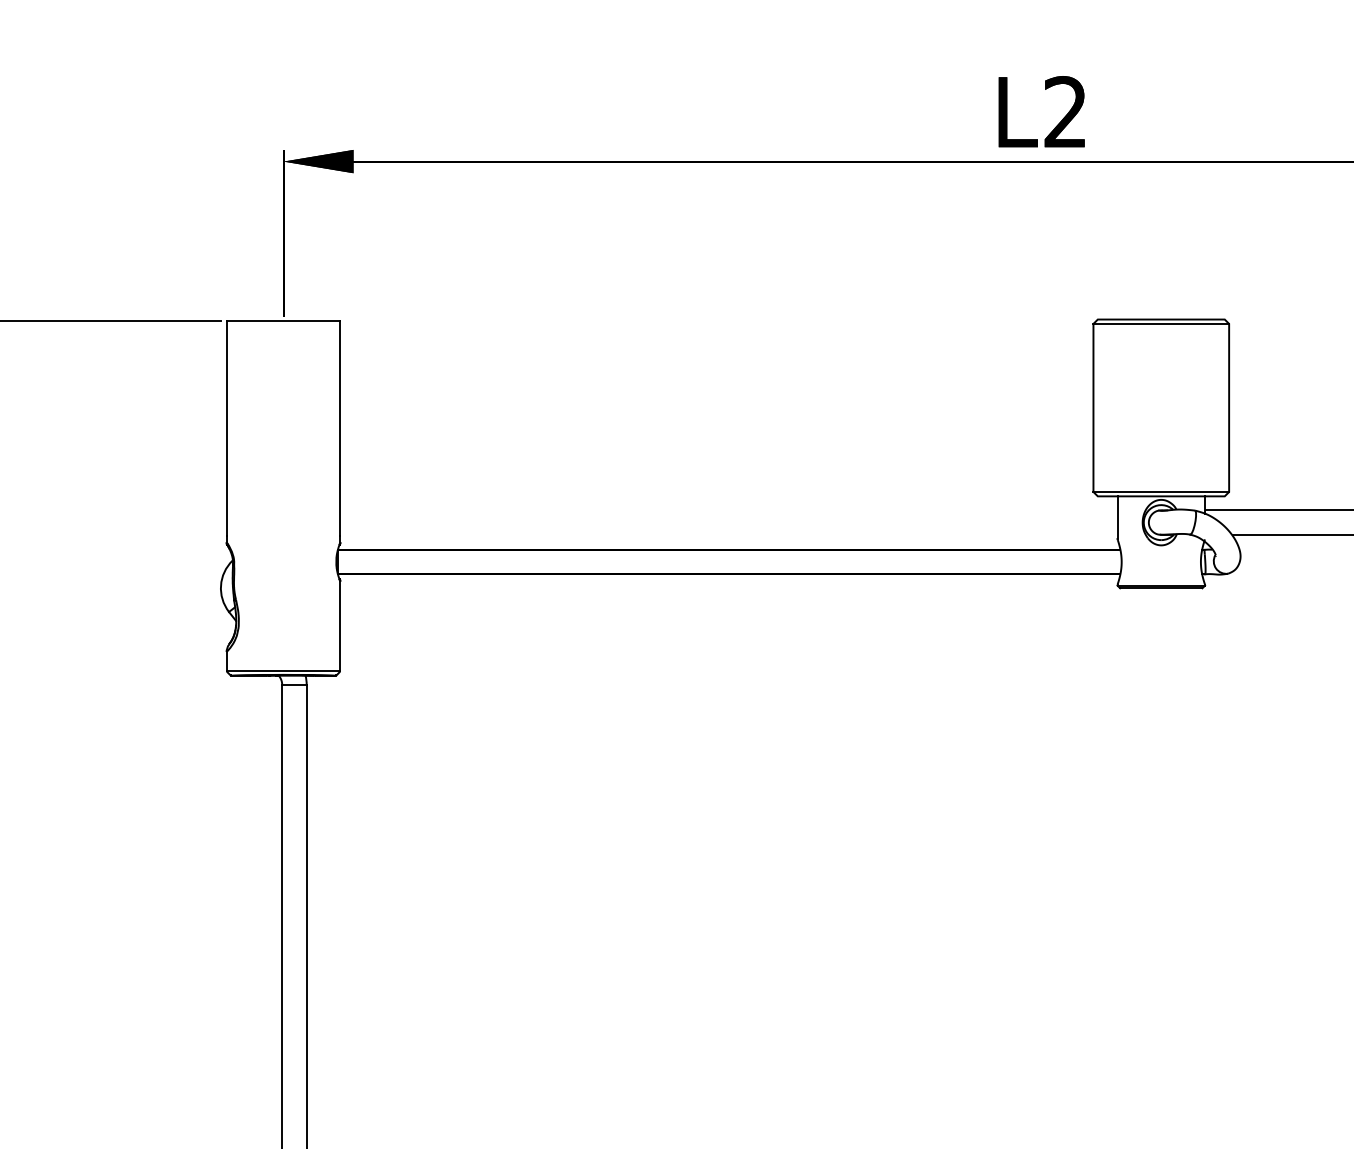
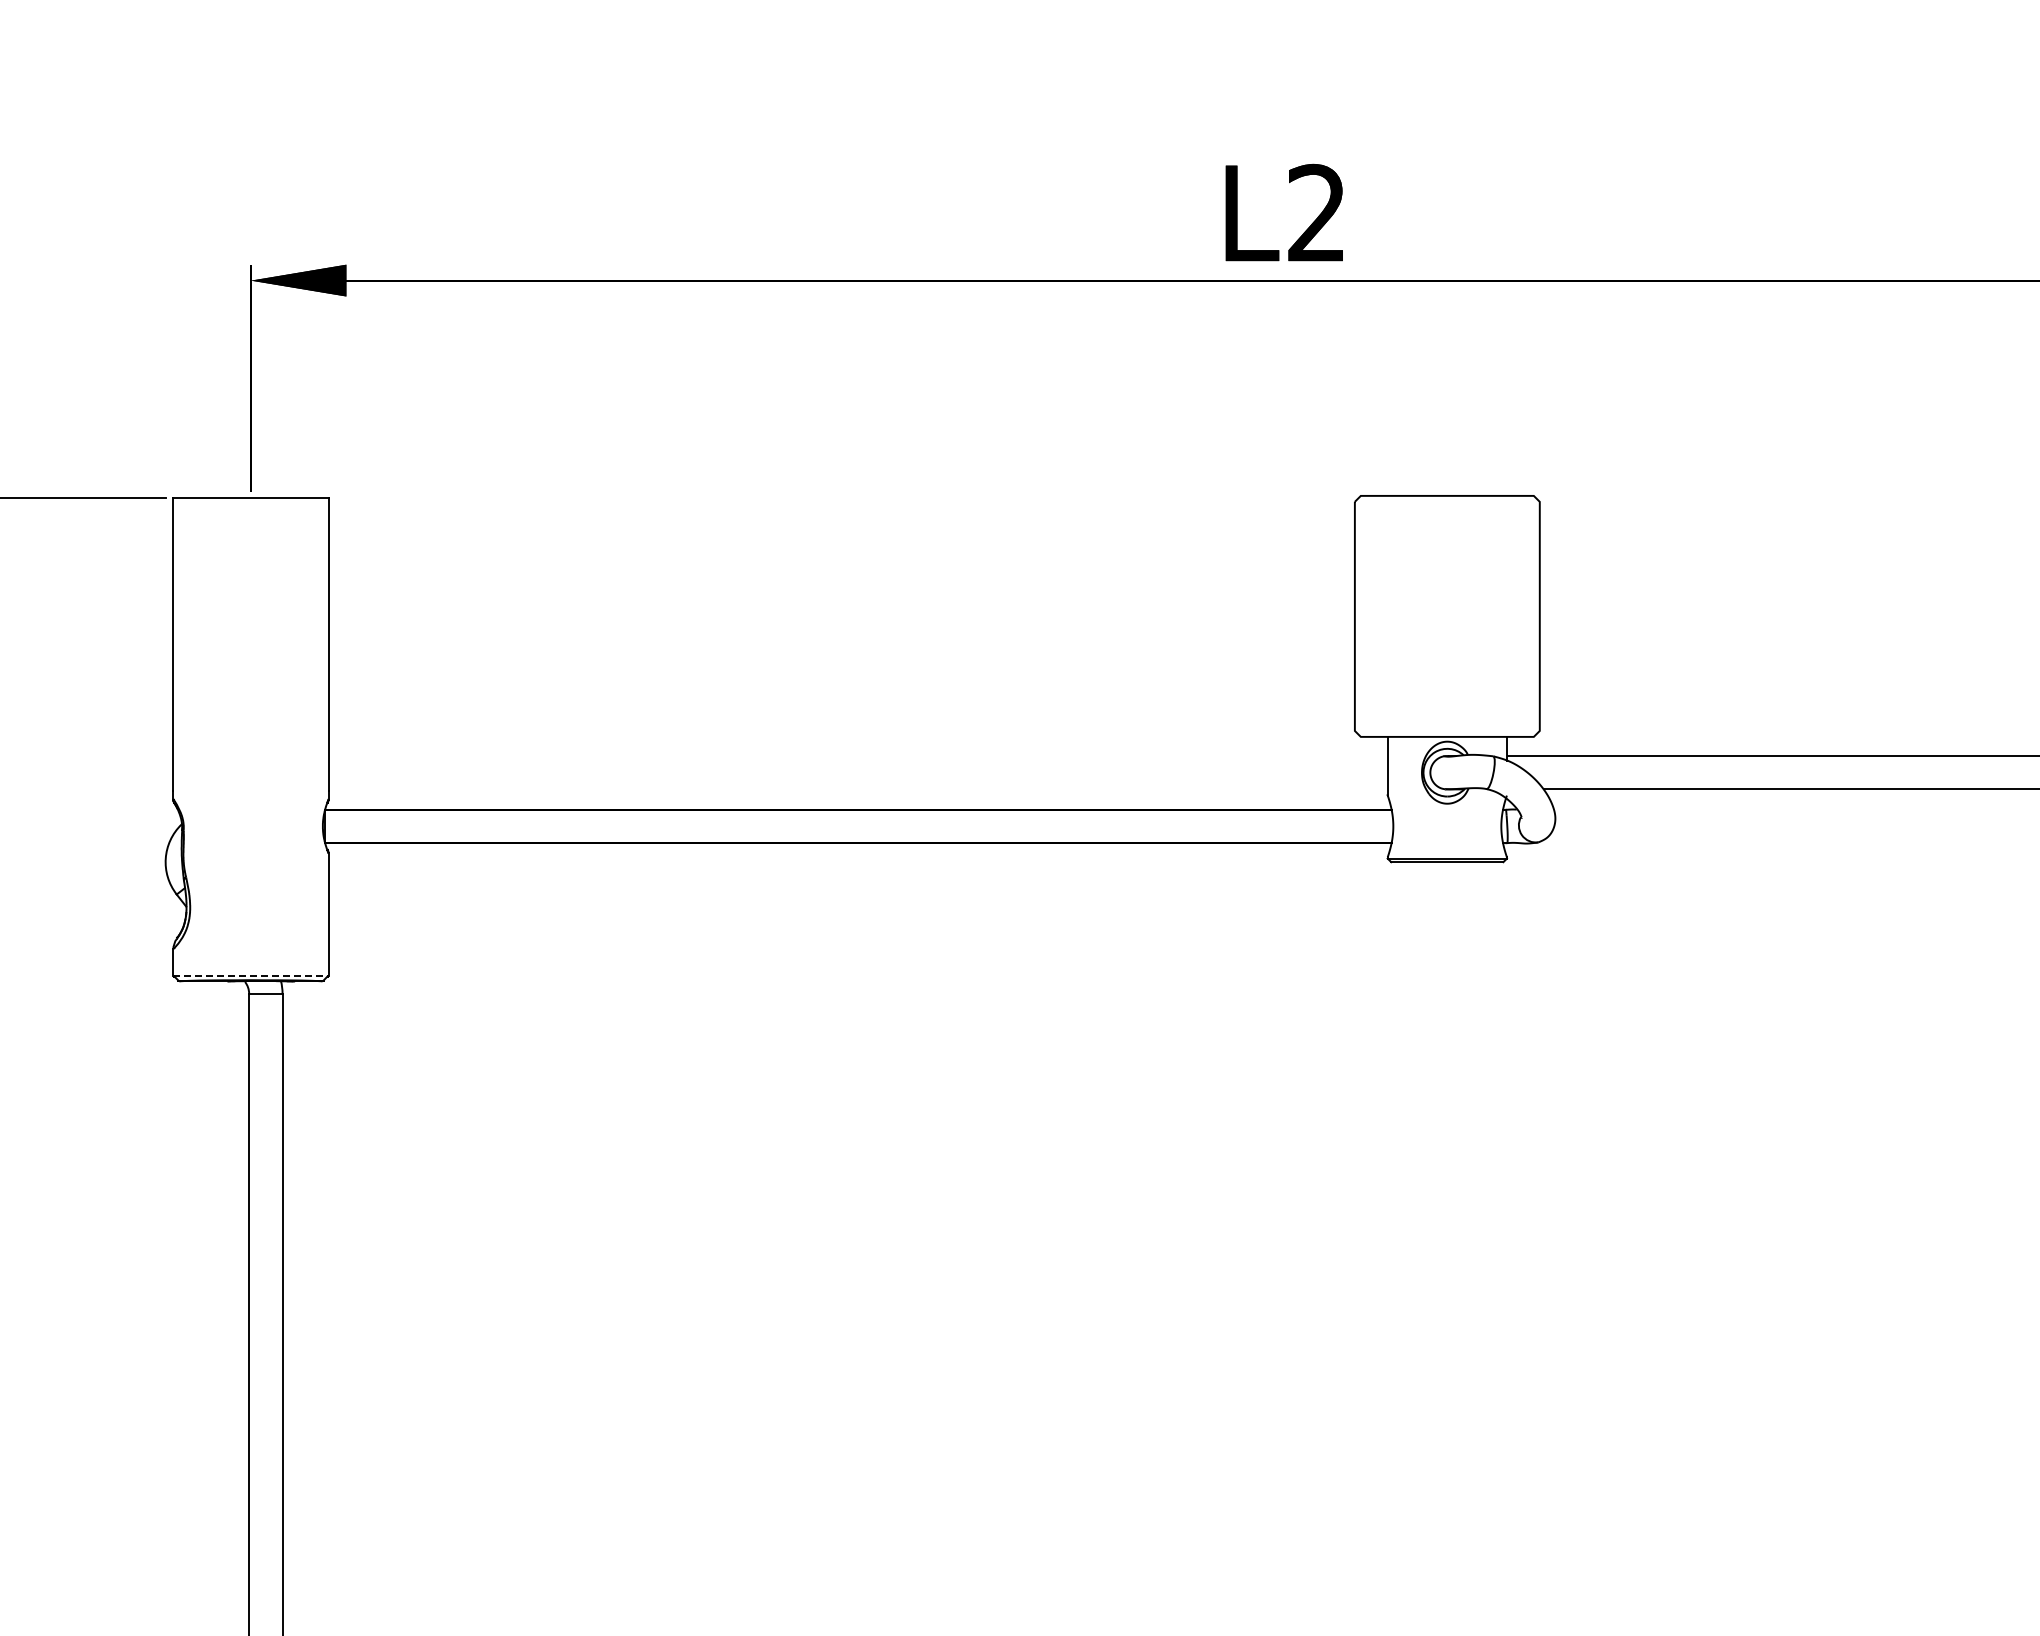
line: (1160, 323) -> (1446, 501), removed
line: (1160, 491) -> (1446, 730), removed
line: (283, 671) -> (250, 975), solid -> dashed

